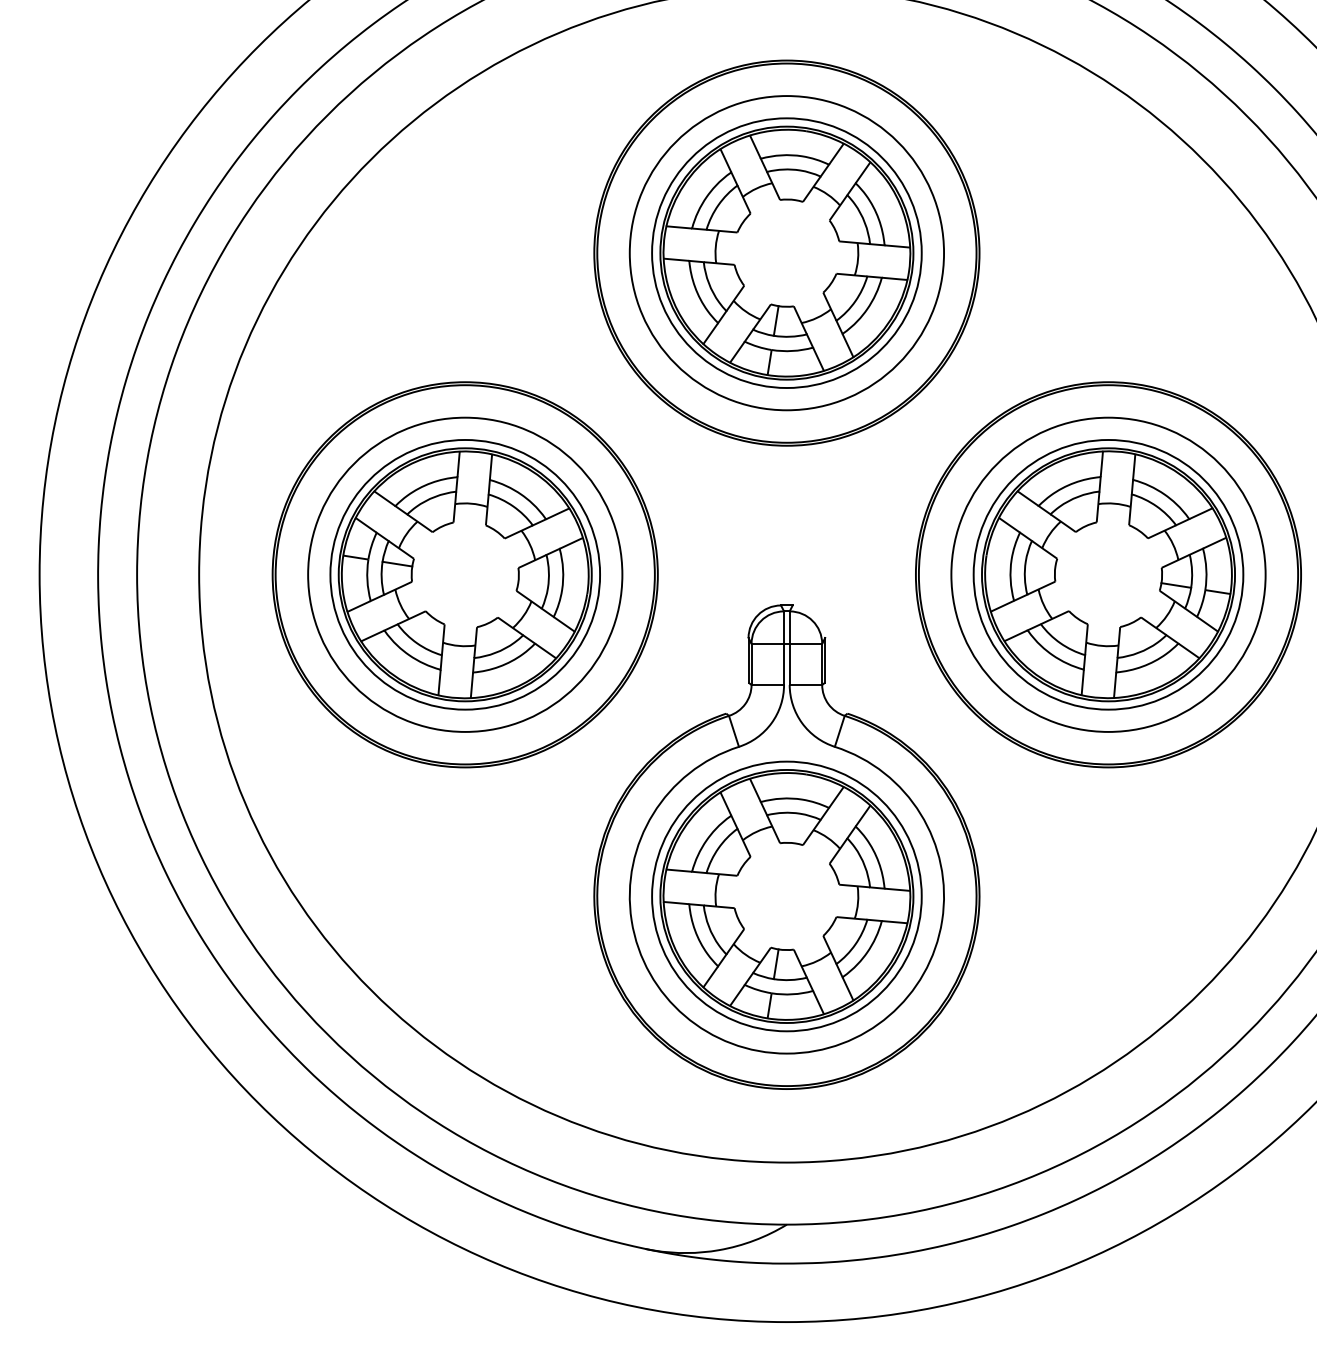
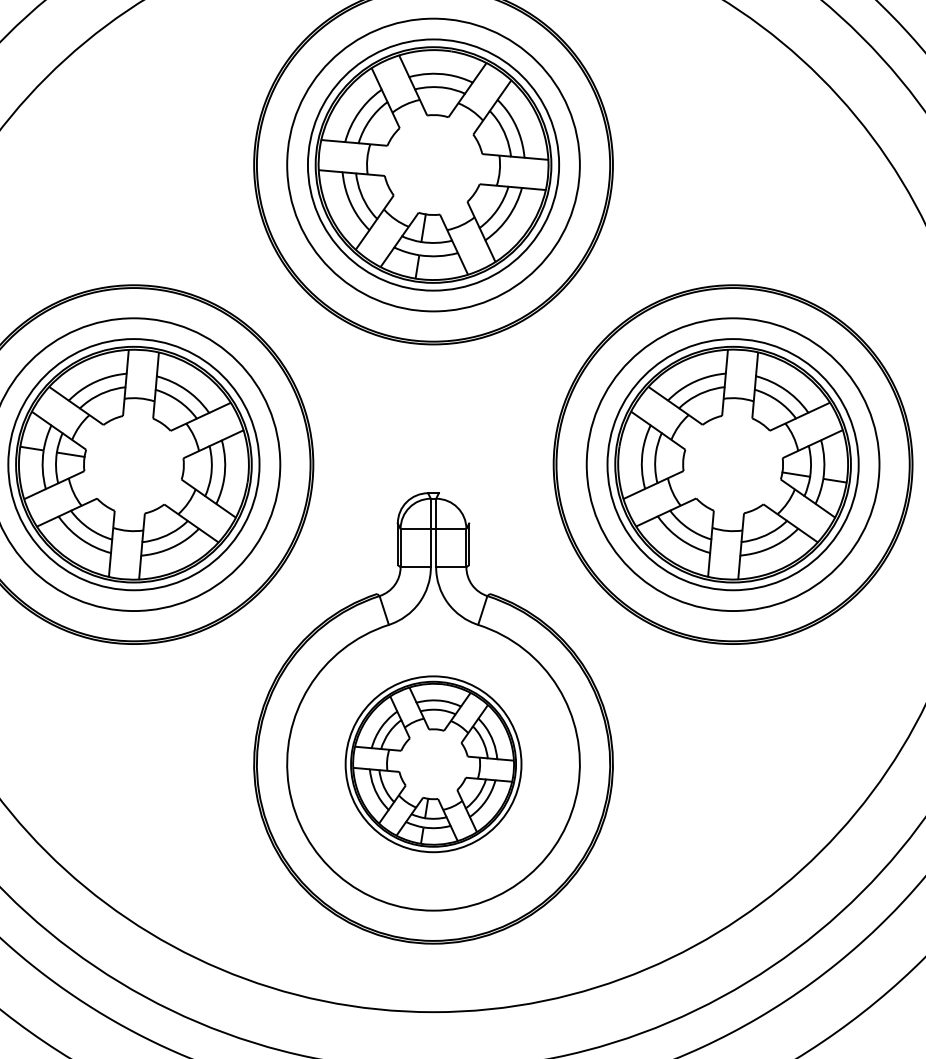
part: (786, 896) -> (433, 764), size x0.7

